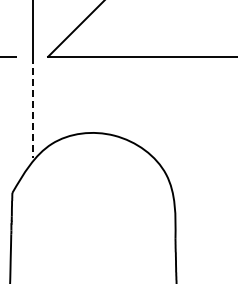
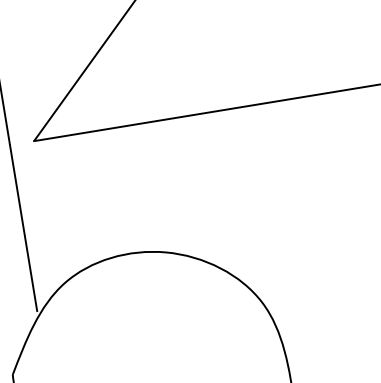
line: (32, 108) -> (23, 229), dashed -> solid

